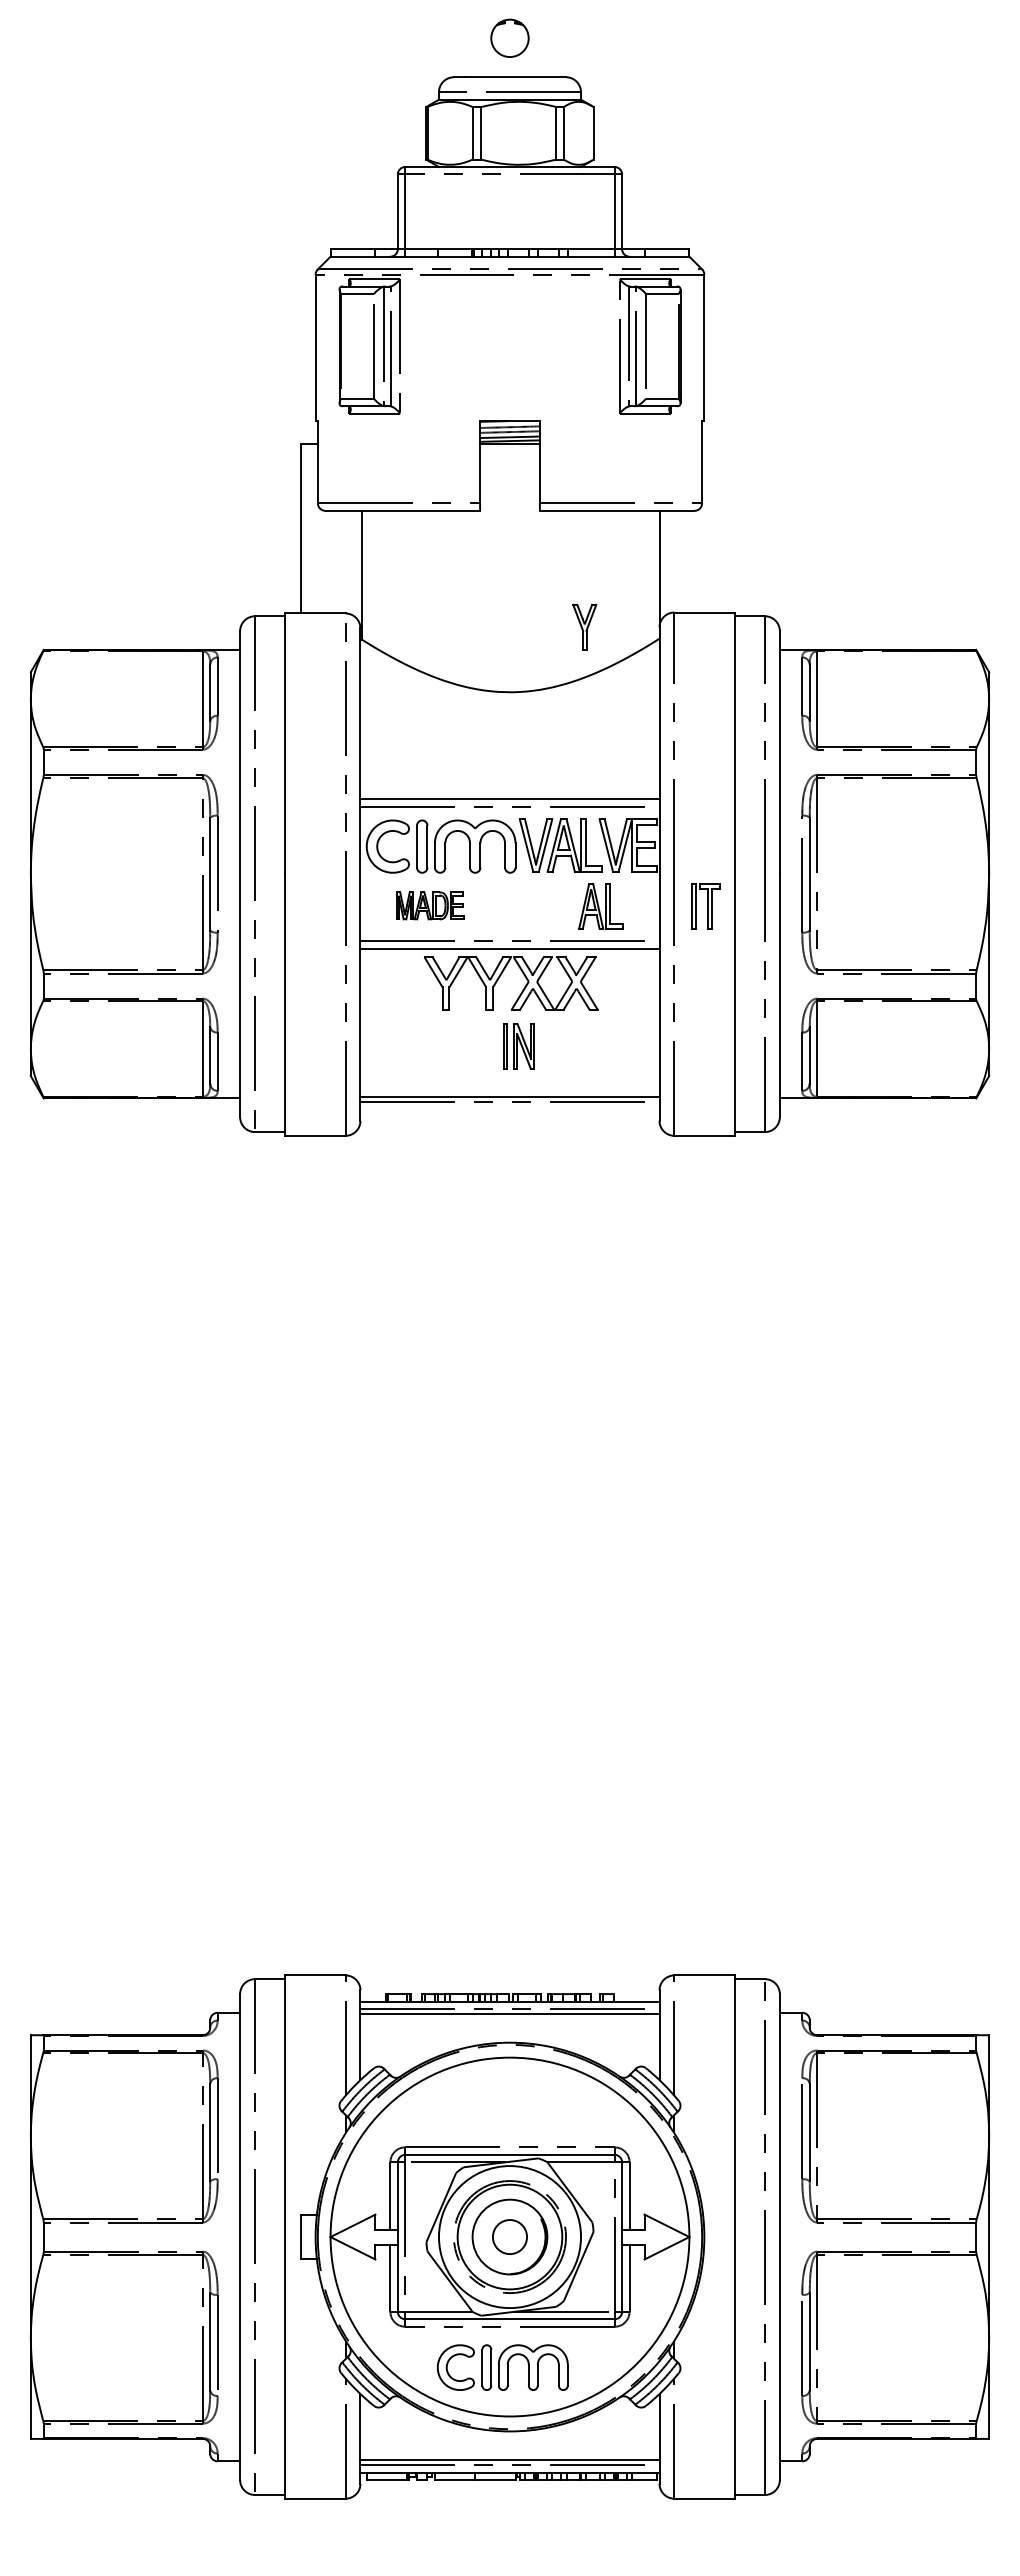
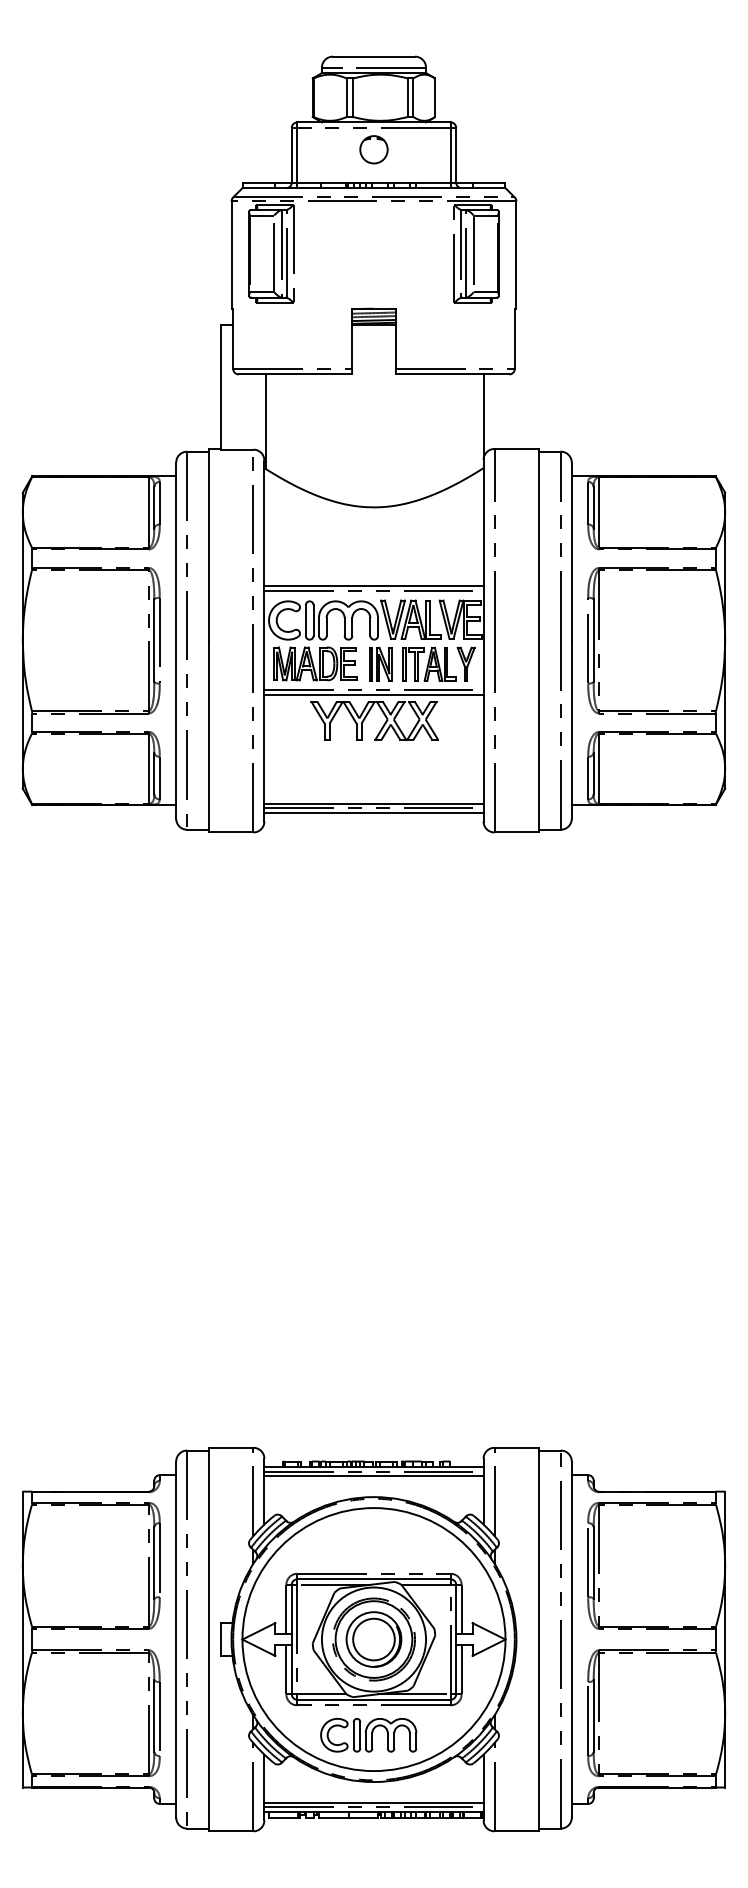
part: (509, 37) -> (373, 149), moved
part: (584, 626) -> (465, 663), moved
part: (429, 905) -> (315, 663), size x1.67
part: (705, 906) -> (413, 664), moved
part: (518, 1045) -> (380, 663), moved
line: (509, 1109) -> (373, 813), added
circle: (509, 2236) -> (373, 1639), size x1.67

